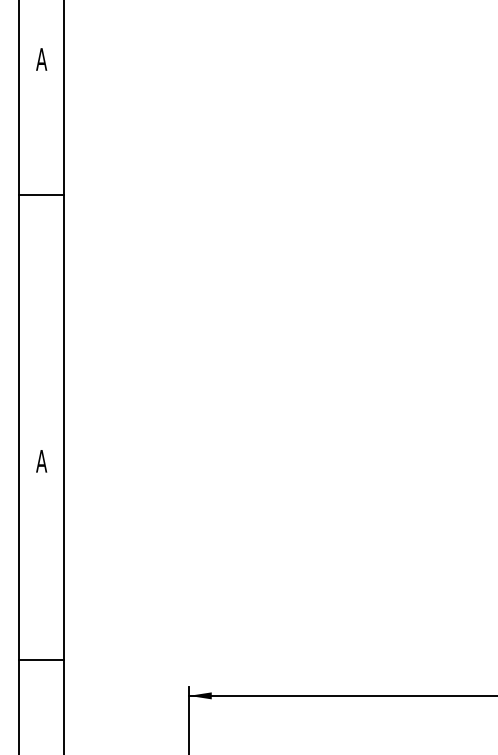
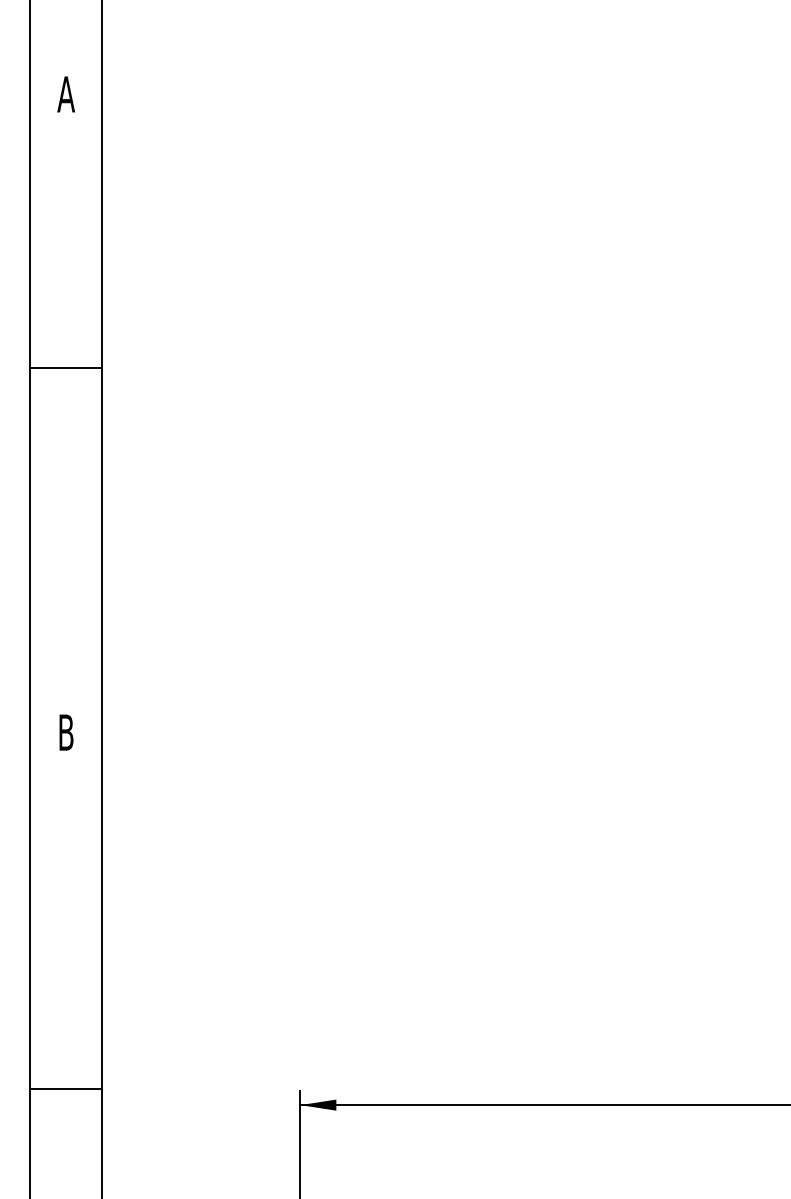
line: (41, 194) -> (65, 367), moved
text: (41, 461) -> (65, 732), A -> B
line: (41, 659) -> (65, 1088), moved

